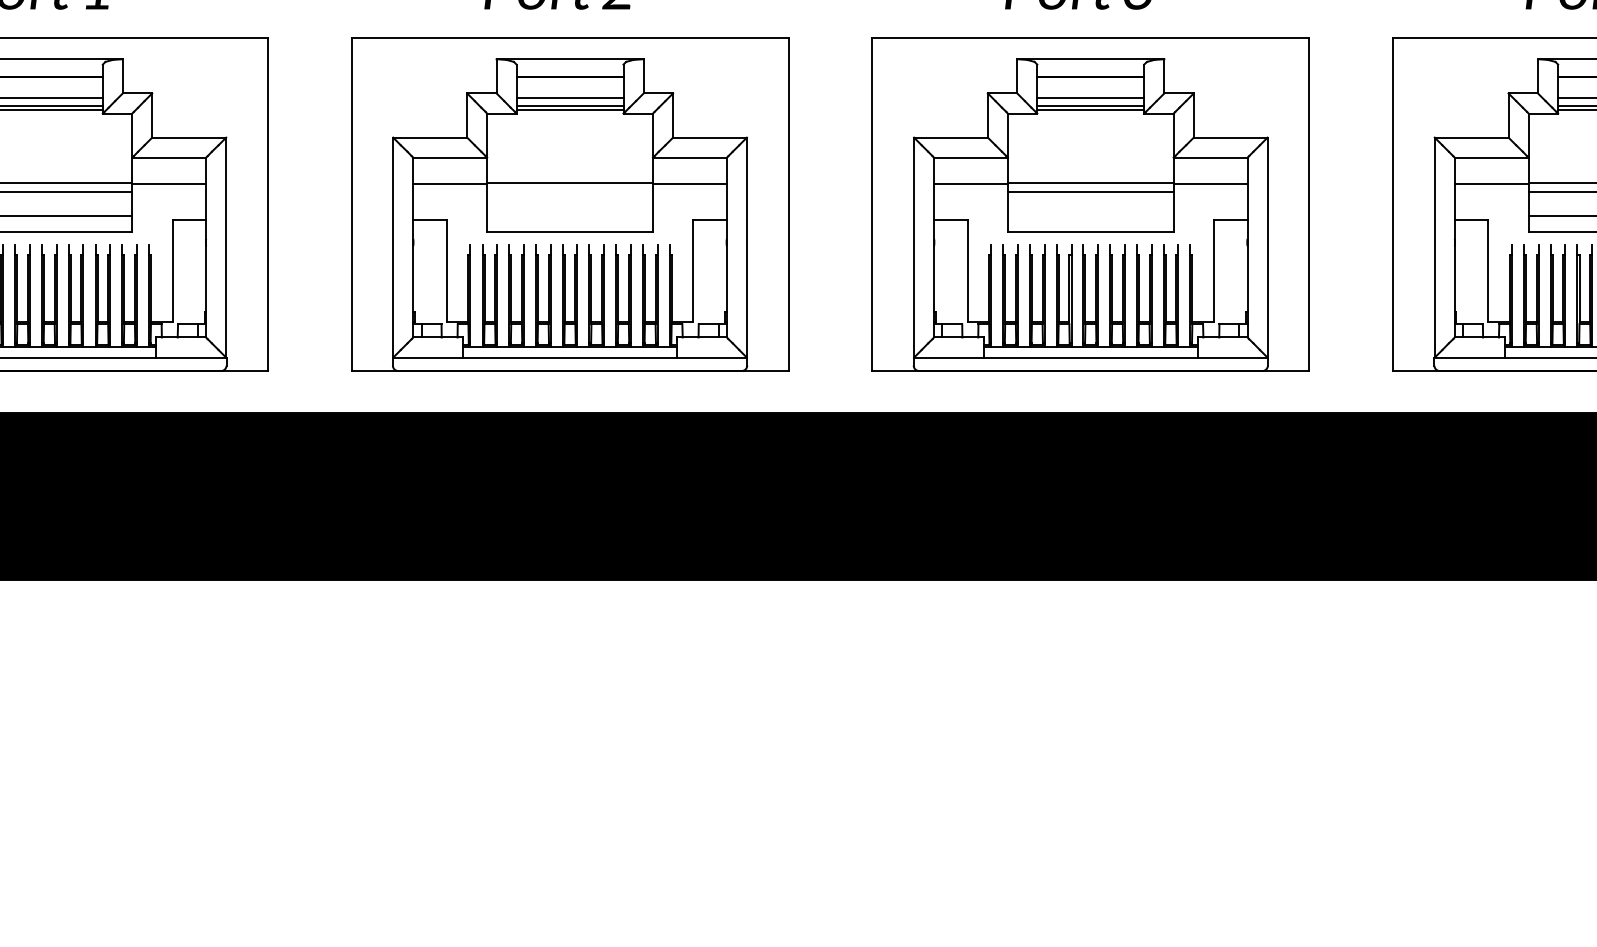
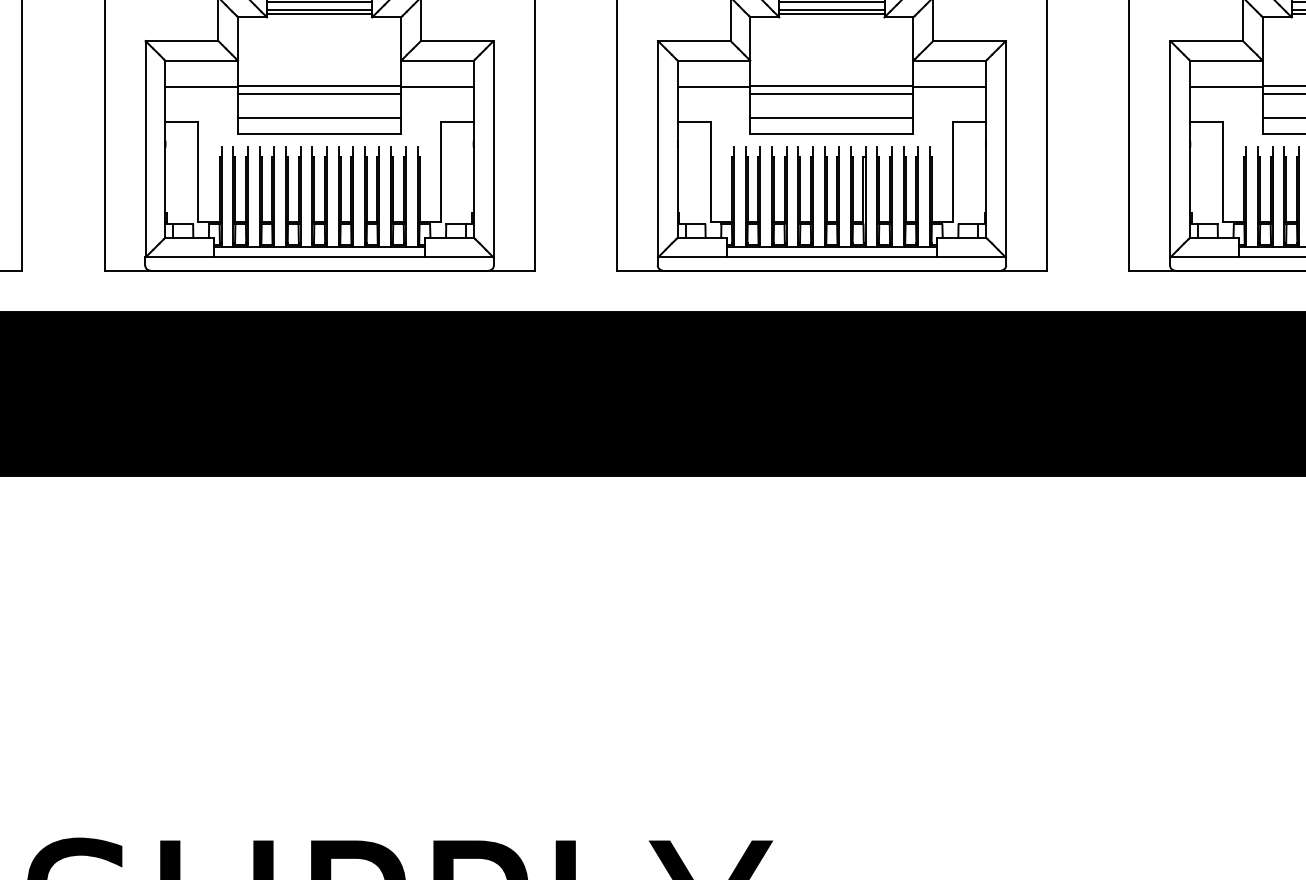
line: (569, 191) -> (319, 94), added
line: (569, 216) -> (319, 118), added
line: (1090, 216) -> (831, 118), added

